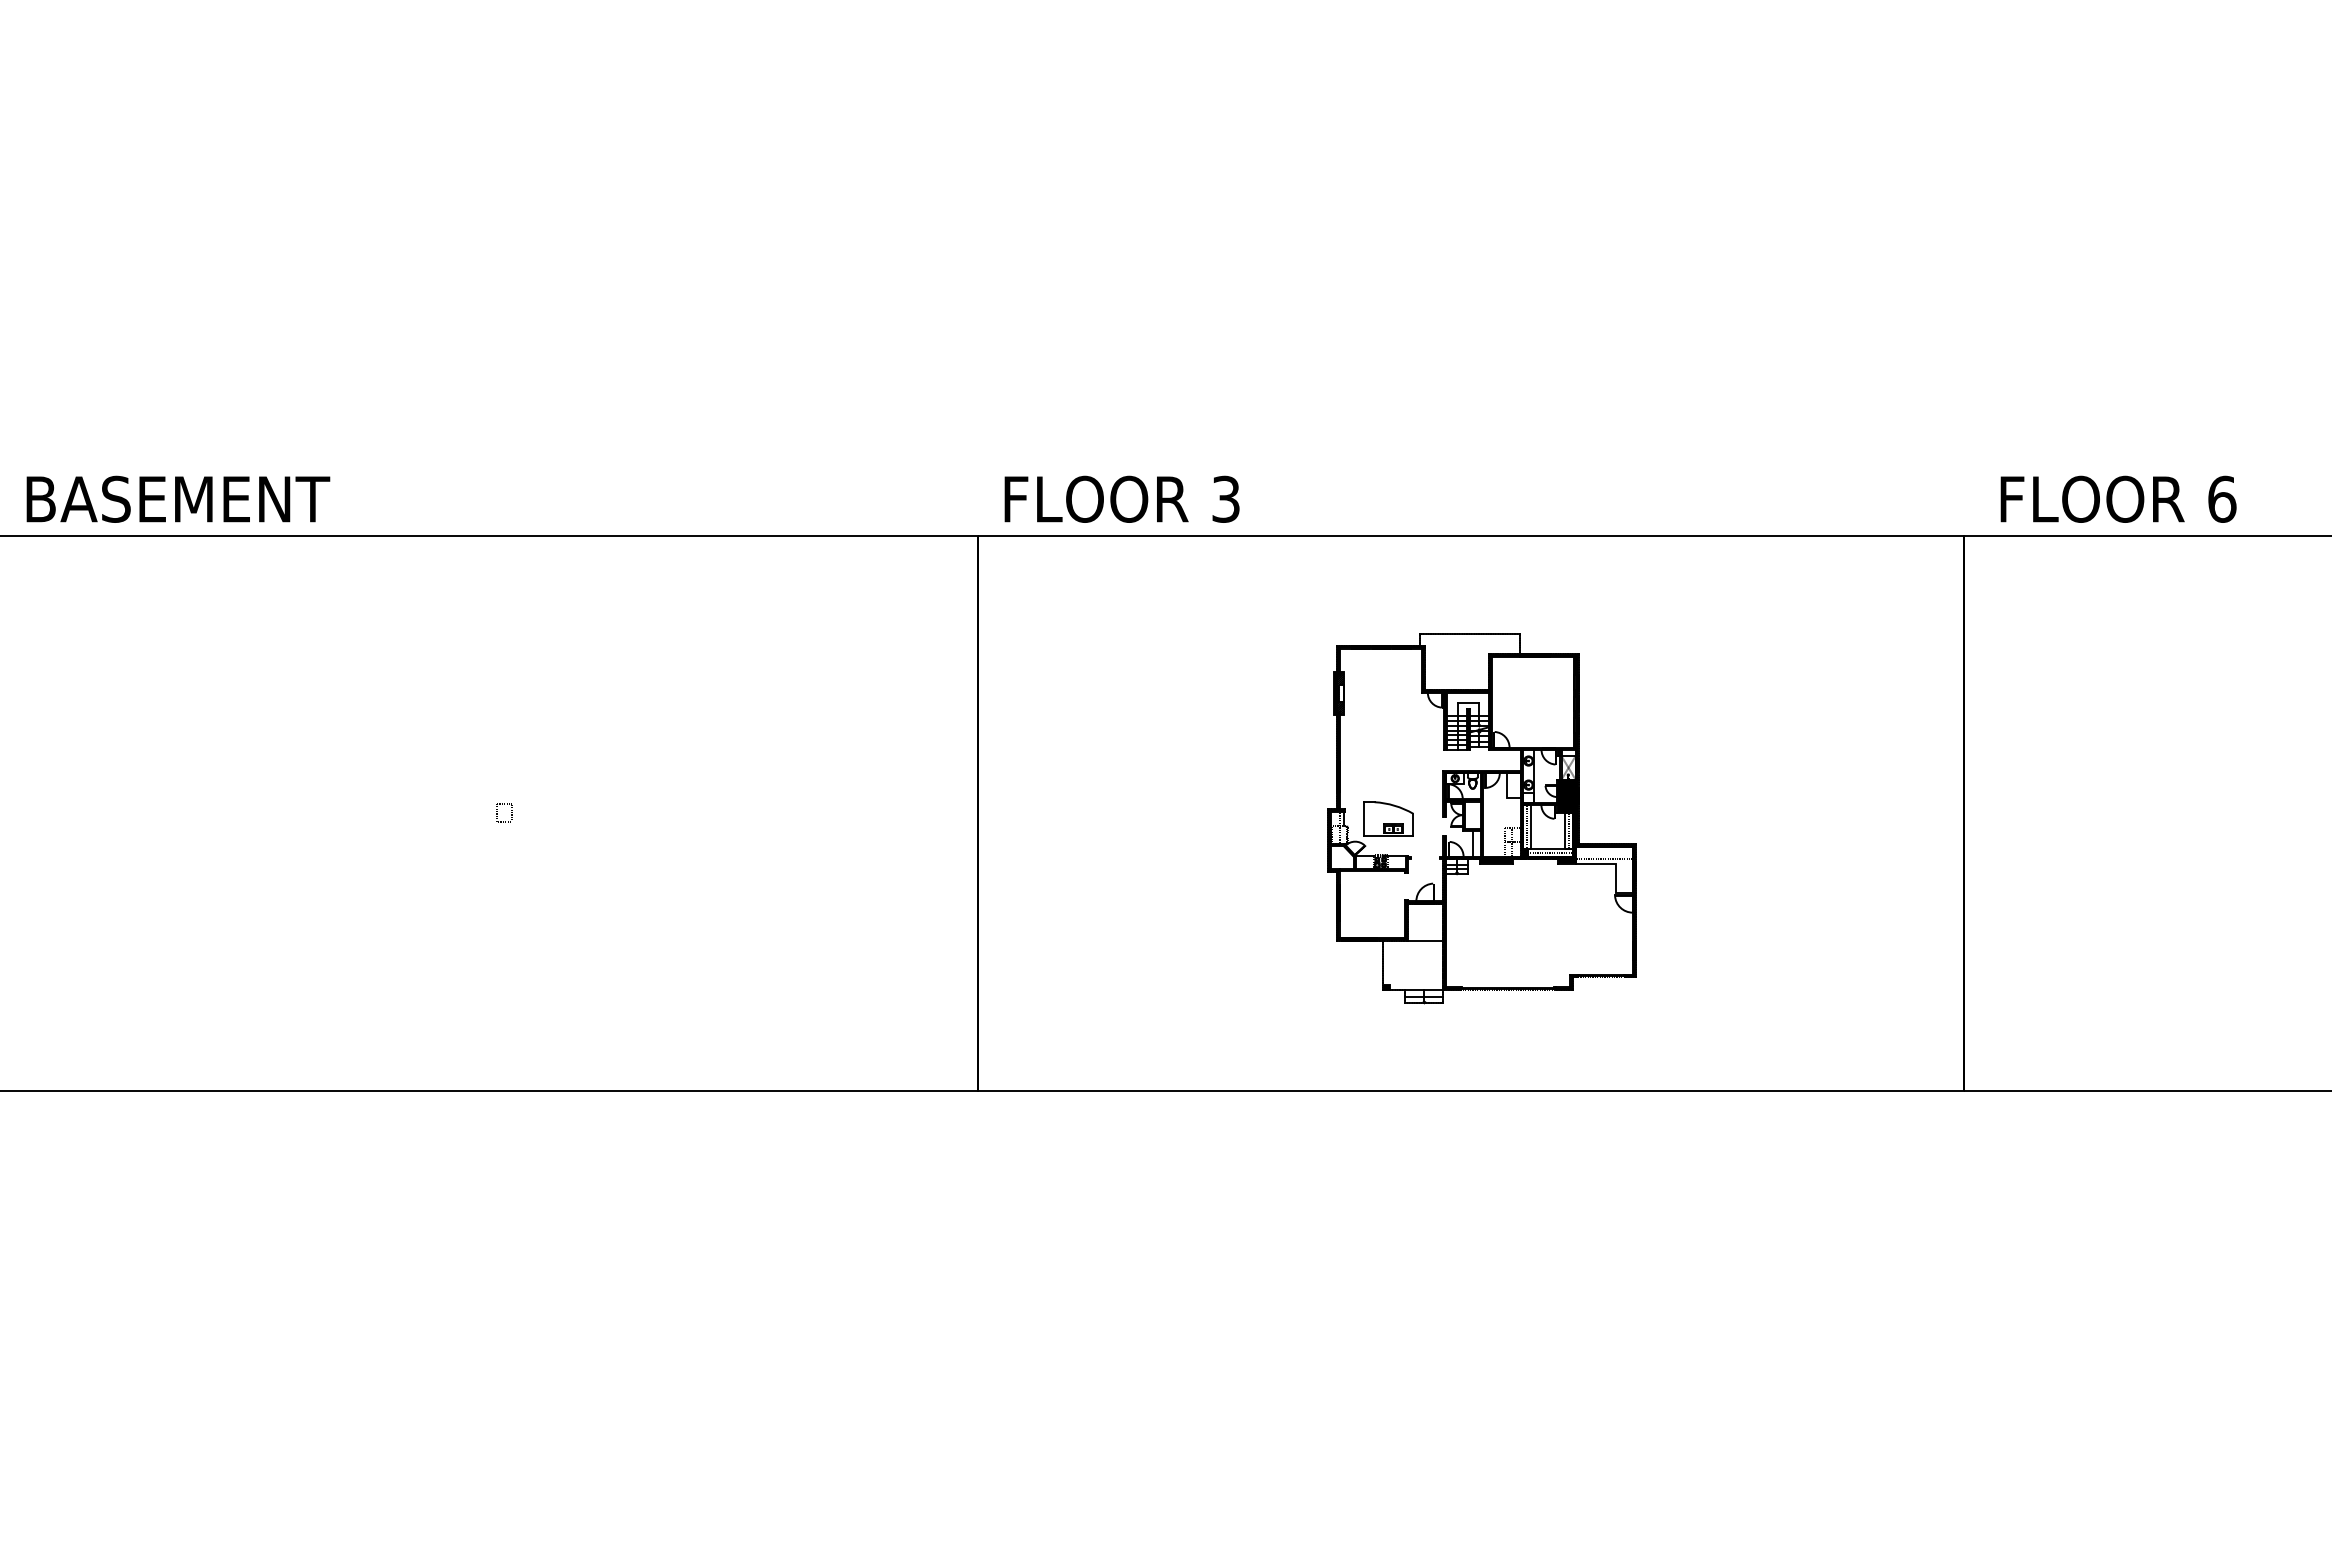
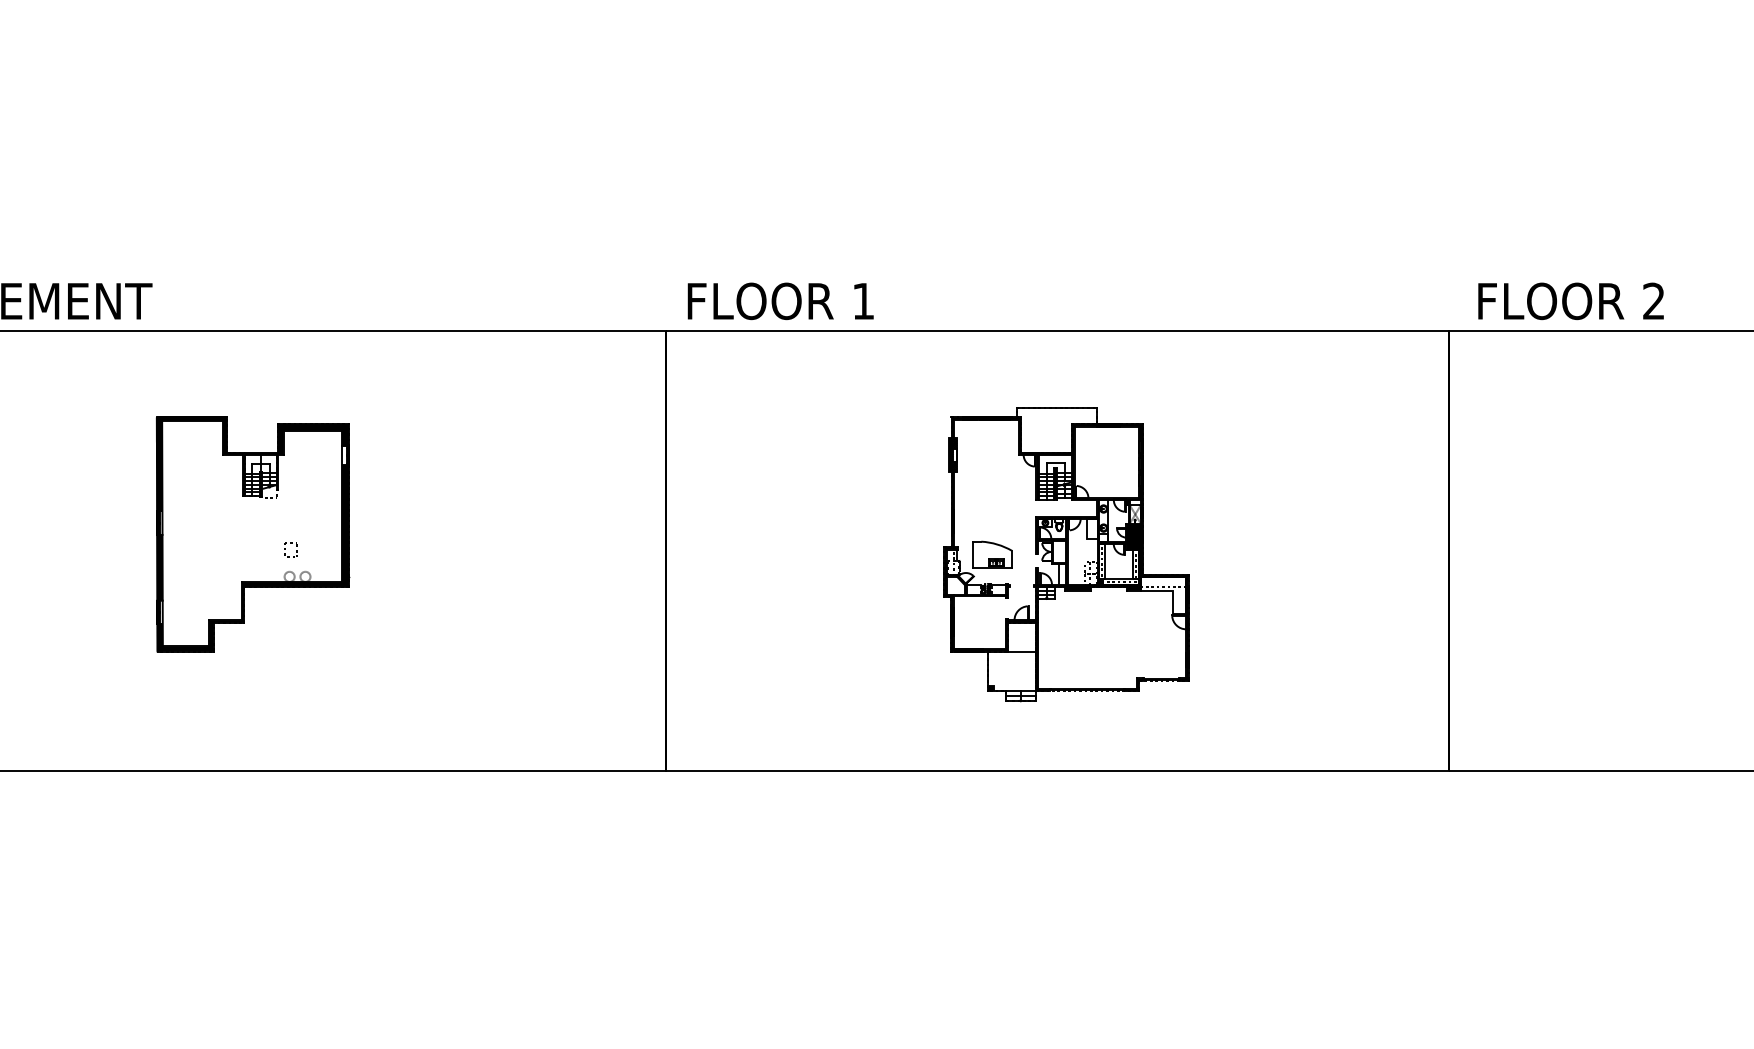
text: (1225, 498) -> (863, 300), 3 -> 1
text: (2222, 498) -> (1654, 300), 6 -> 2
part: (456, 792) -> (252, 533), added

